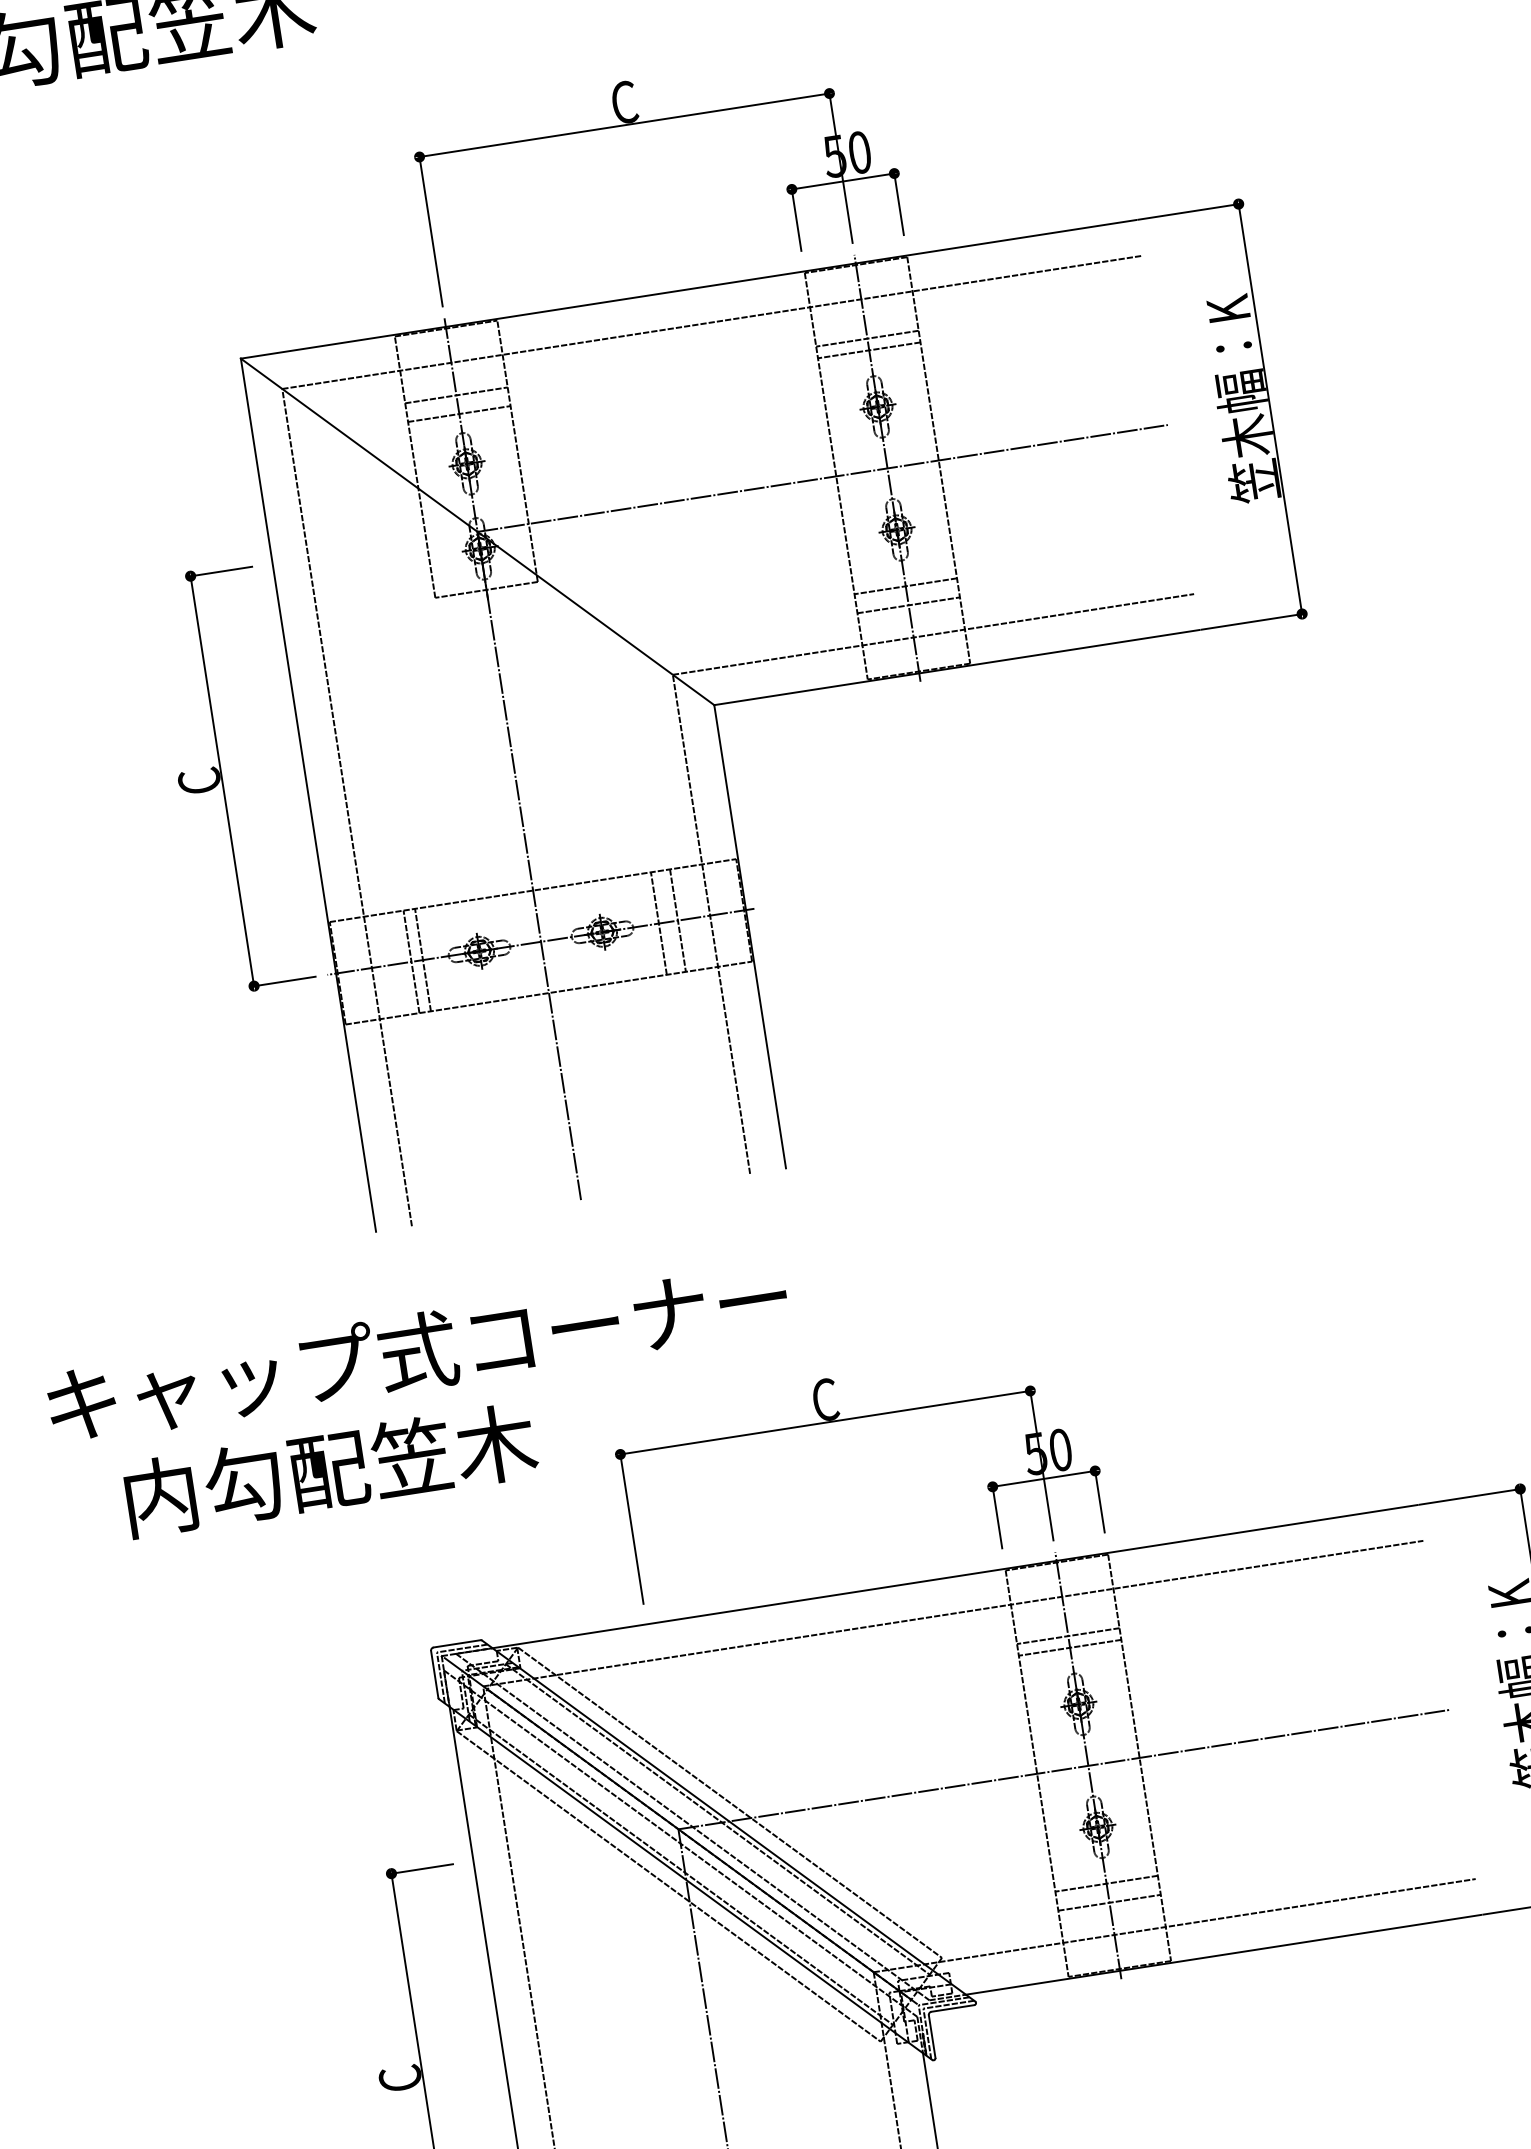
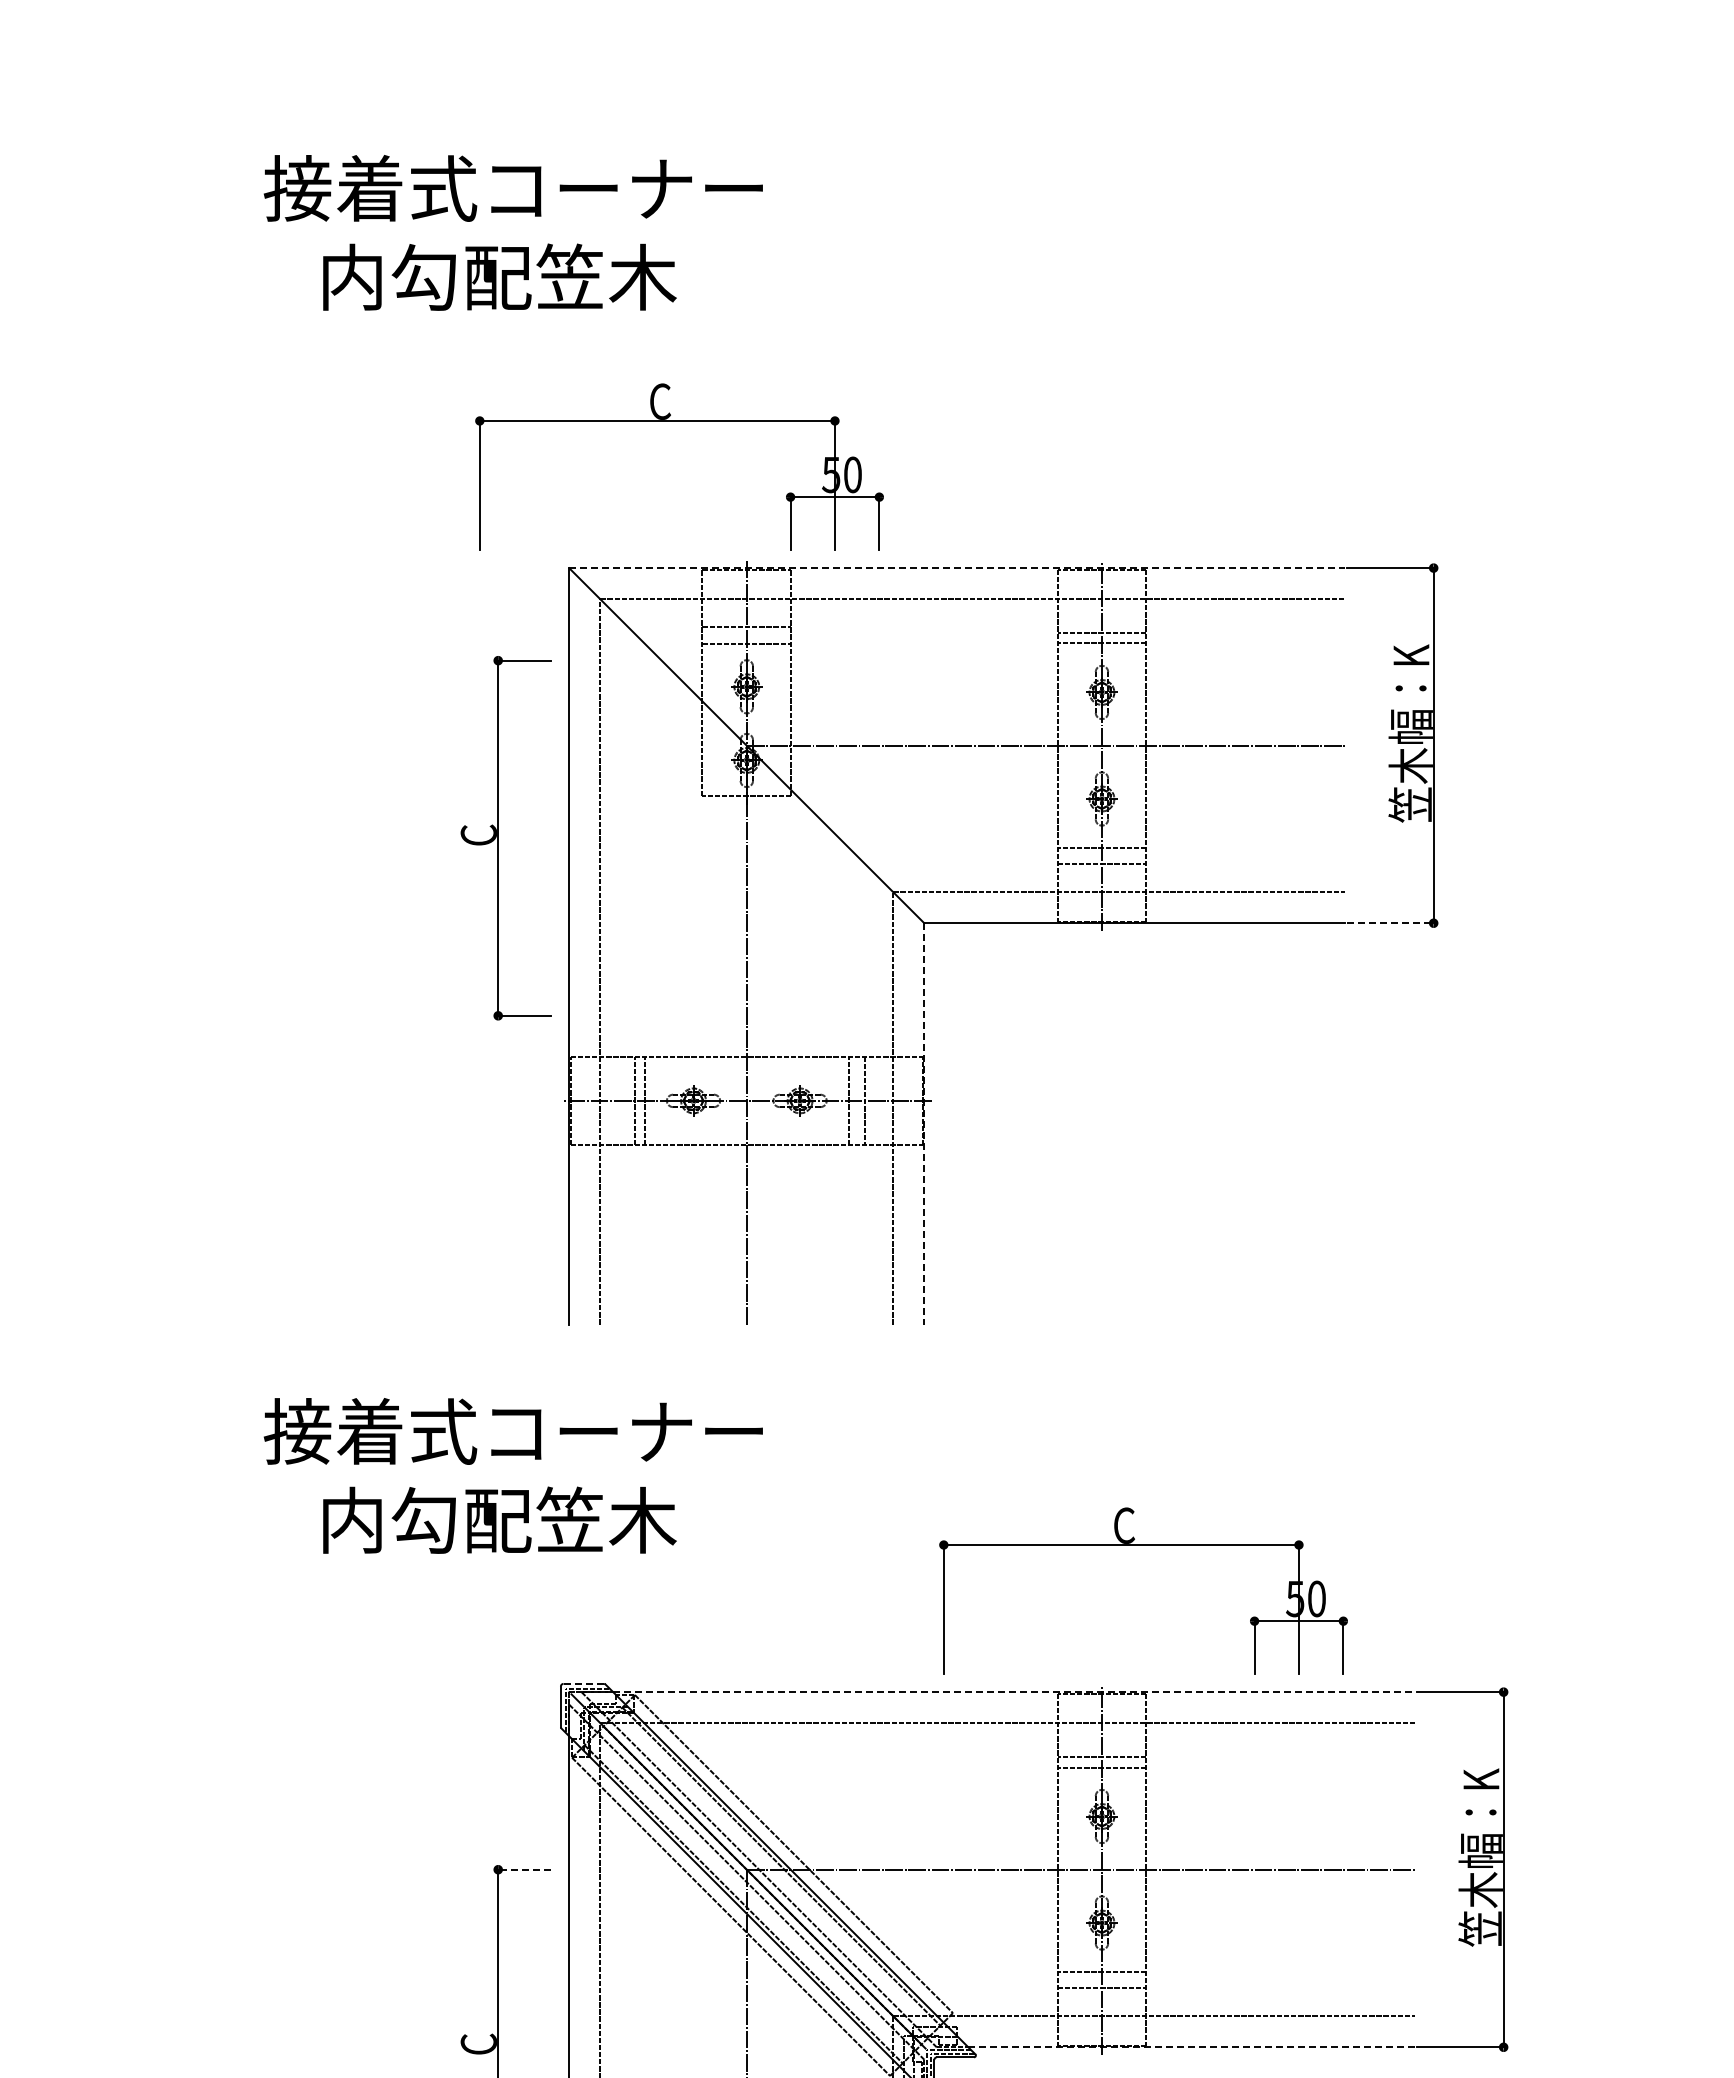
part: (650, 121) -> (679, 421), moved
line: (689, 289) -> (957, 568), solid -> dashed
line: (1253, 621) -> (1391, 923), solid -> dashed
part: (222, 781) -> (498, 838), moved
line: (750, 936) -> (924, 1123), solid -> dashed
text: (413, 1352) -> (585, 1431), キャップ式コーナー -> 接着式コーナー
part: (850, 1419) -> (1143, 1545), moved
line: (954, 1577) -> (1013, 1692), solid -> dashed
line: (457, 1643) -> (584, 1683), solid -> dashed
line: (420, 1868) -> (523, 1869), solid -> dashed
line: (1224, 1954) -> (1192, 2047), solid -> dashed

